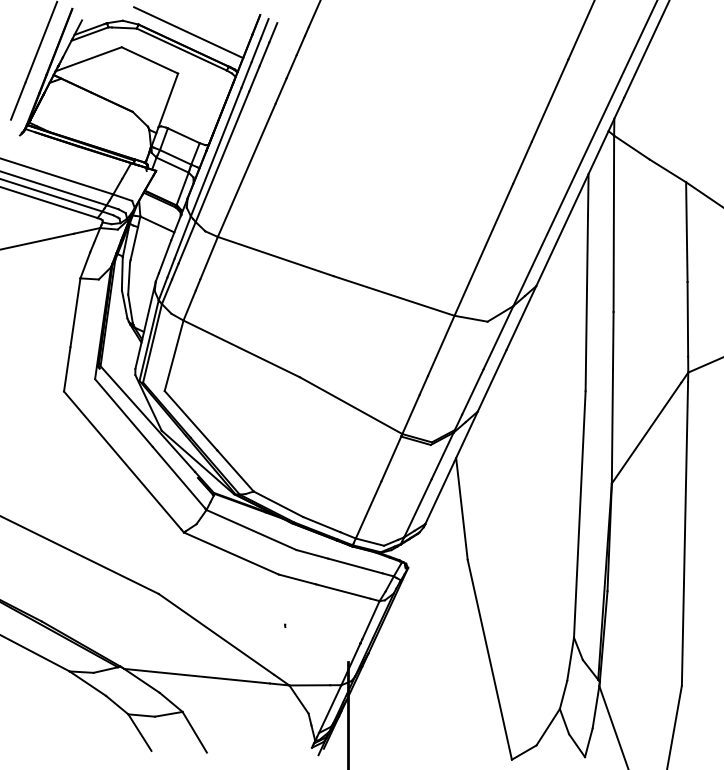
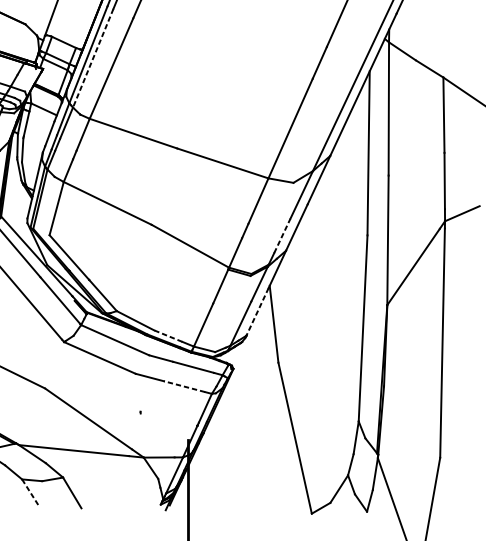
line: (222, 156) -> (93, 58), solid -> dashed
line: (473, 391) -> (282, 235), solid -> dashed
line: (440, 492) -> (257, 311), solid -> dashed
line: (321, 524) -> (168, 336), solid -> dashed
line: (342, 591) -> (183, 386), solid -> dashed
line: (139, 732) -> (30, 493), solid -> dashed

